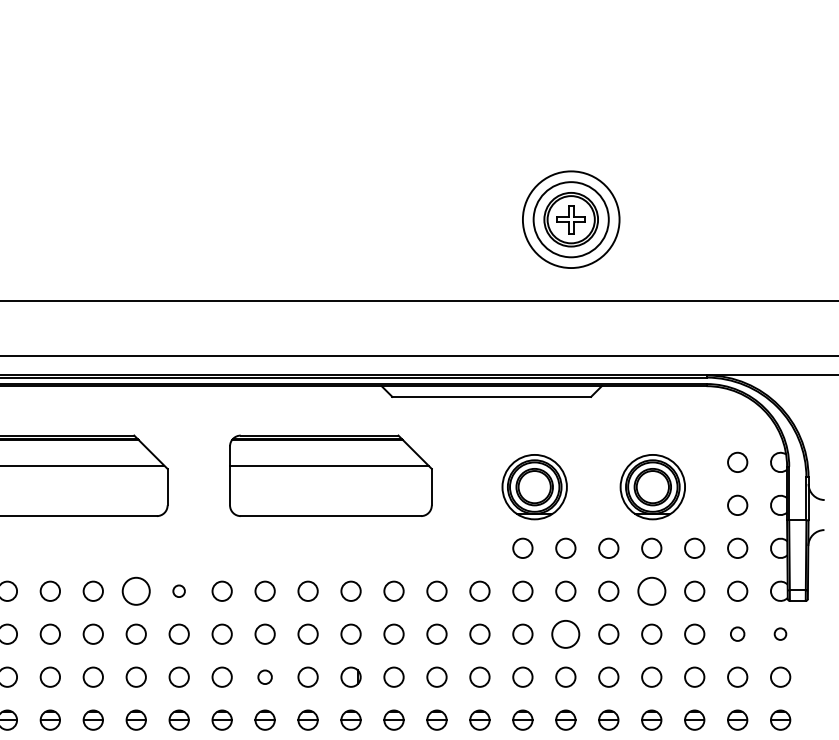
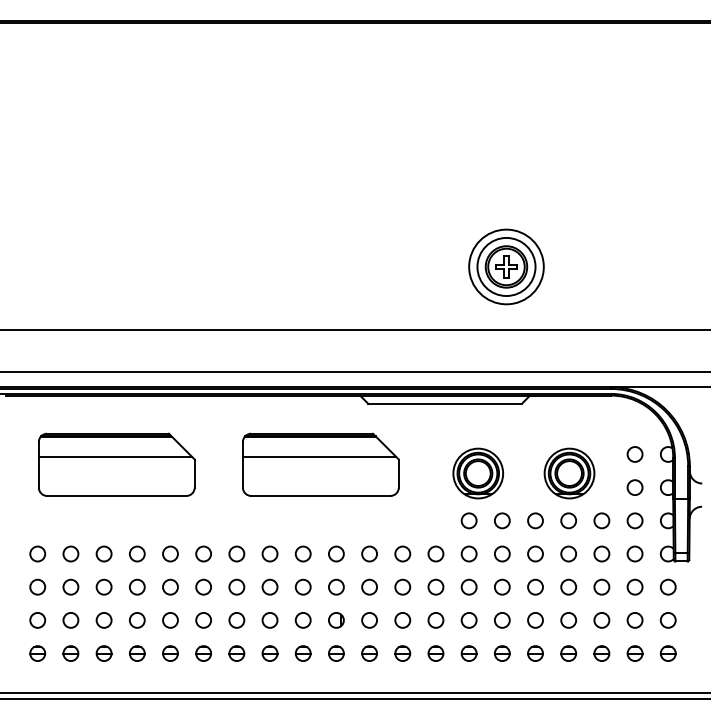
circle: (136, 590) -> (170, 553), size x0.71
circle: (179, 590) -> (203, 553), size x1.67
circle: (651, 590) -> (568, 553), size x0.71
circle: (566, 633) -> (502, 586), size x0.71
circle: (736, 633) -> (634, 586), size x1.43
circle: (779, 633) -> (667, 586), size x1.67
circle: (264, 677) -> (269, 620), size x1.43

